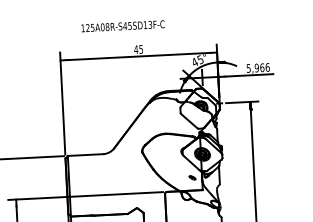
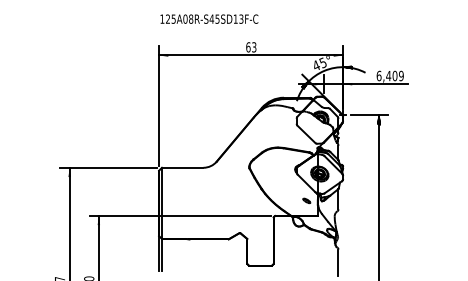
text: (123, 25) -> (209, 18), moved
text: (138, 49) -> (251, 47), 45 -> 63
text: (257, 67) -> (389, 75), 5,966 -> 6,409

